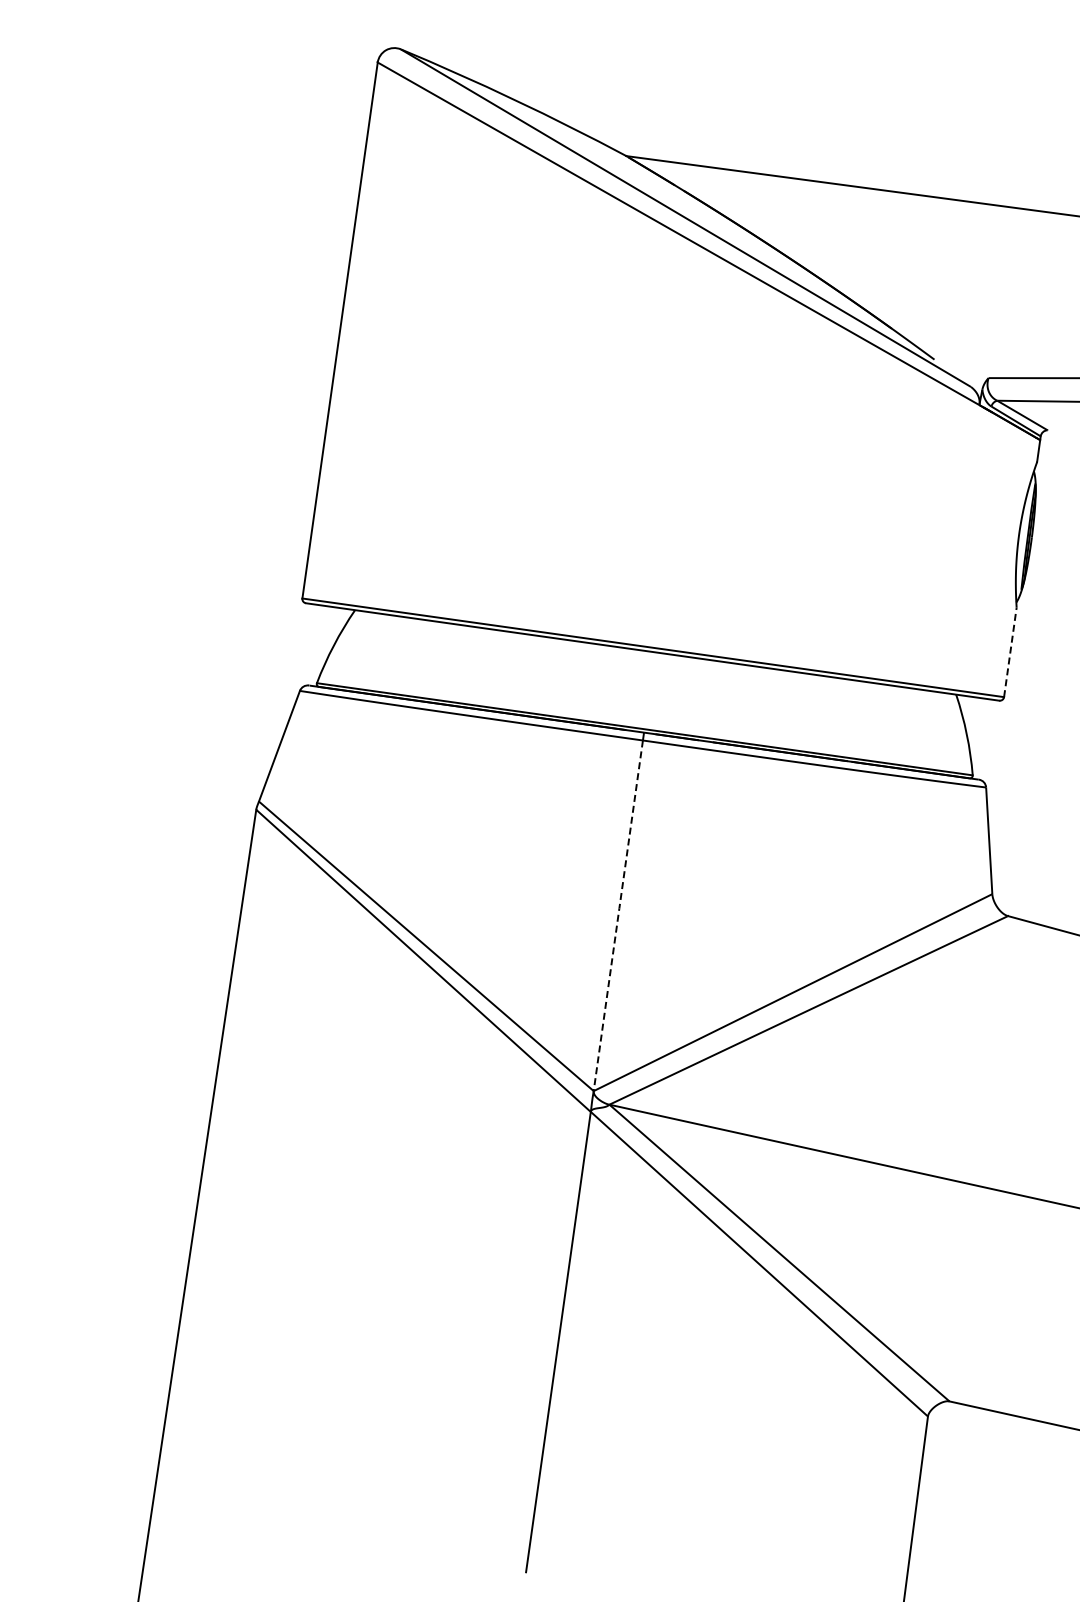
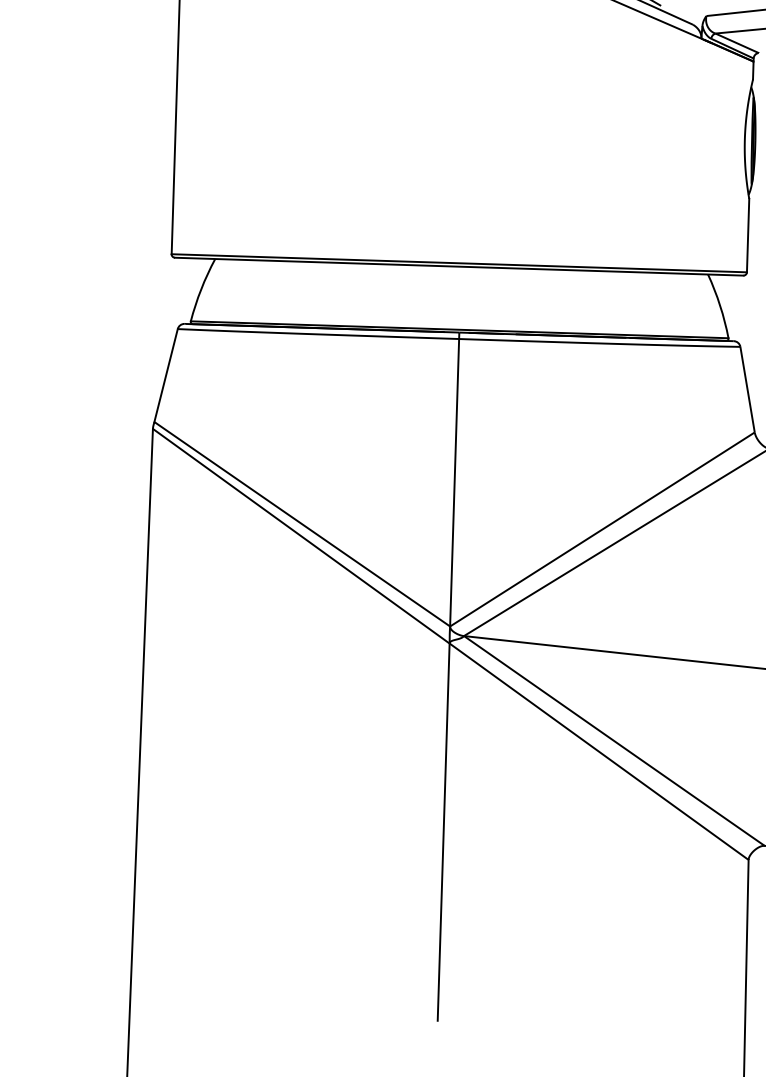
line: (1010, 651) -> (748, 234), dashed -> solid
line: (618, 915) -> (454, 482), dashed -> solid

